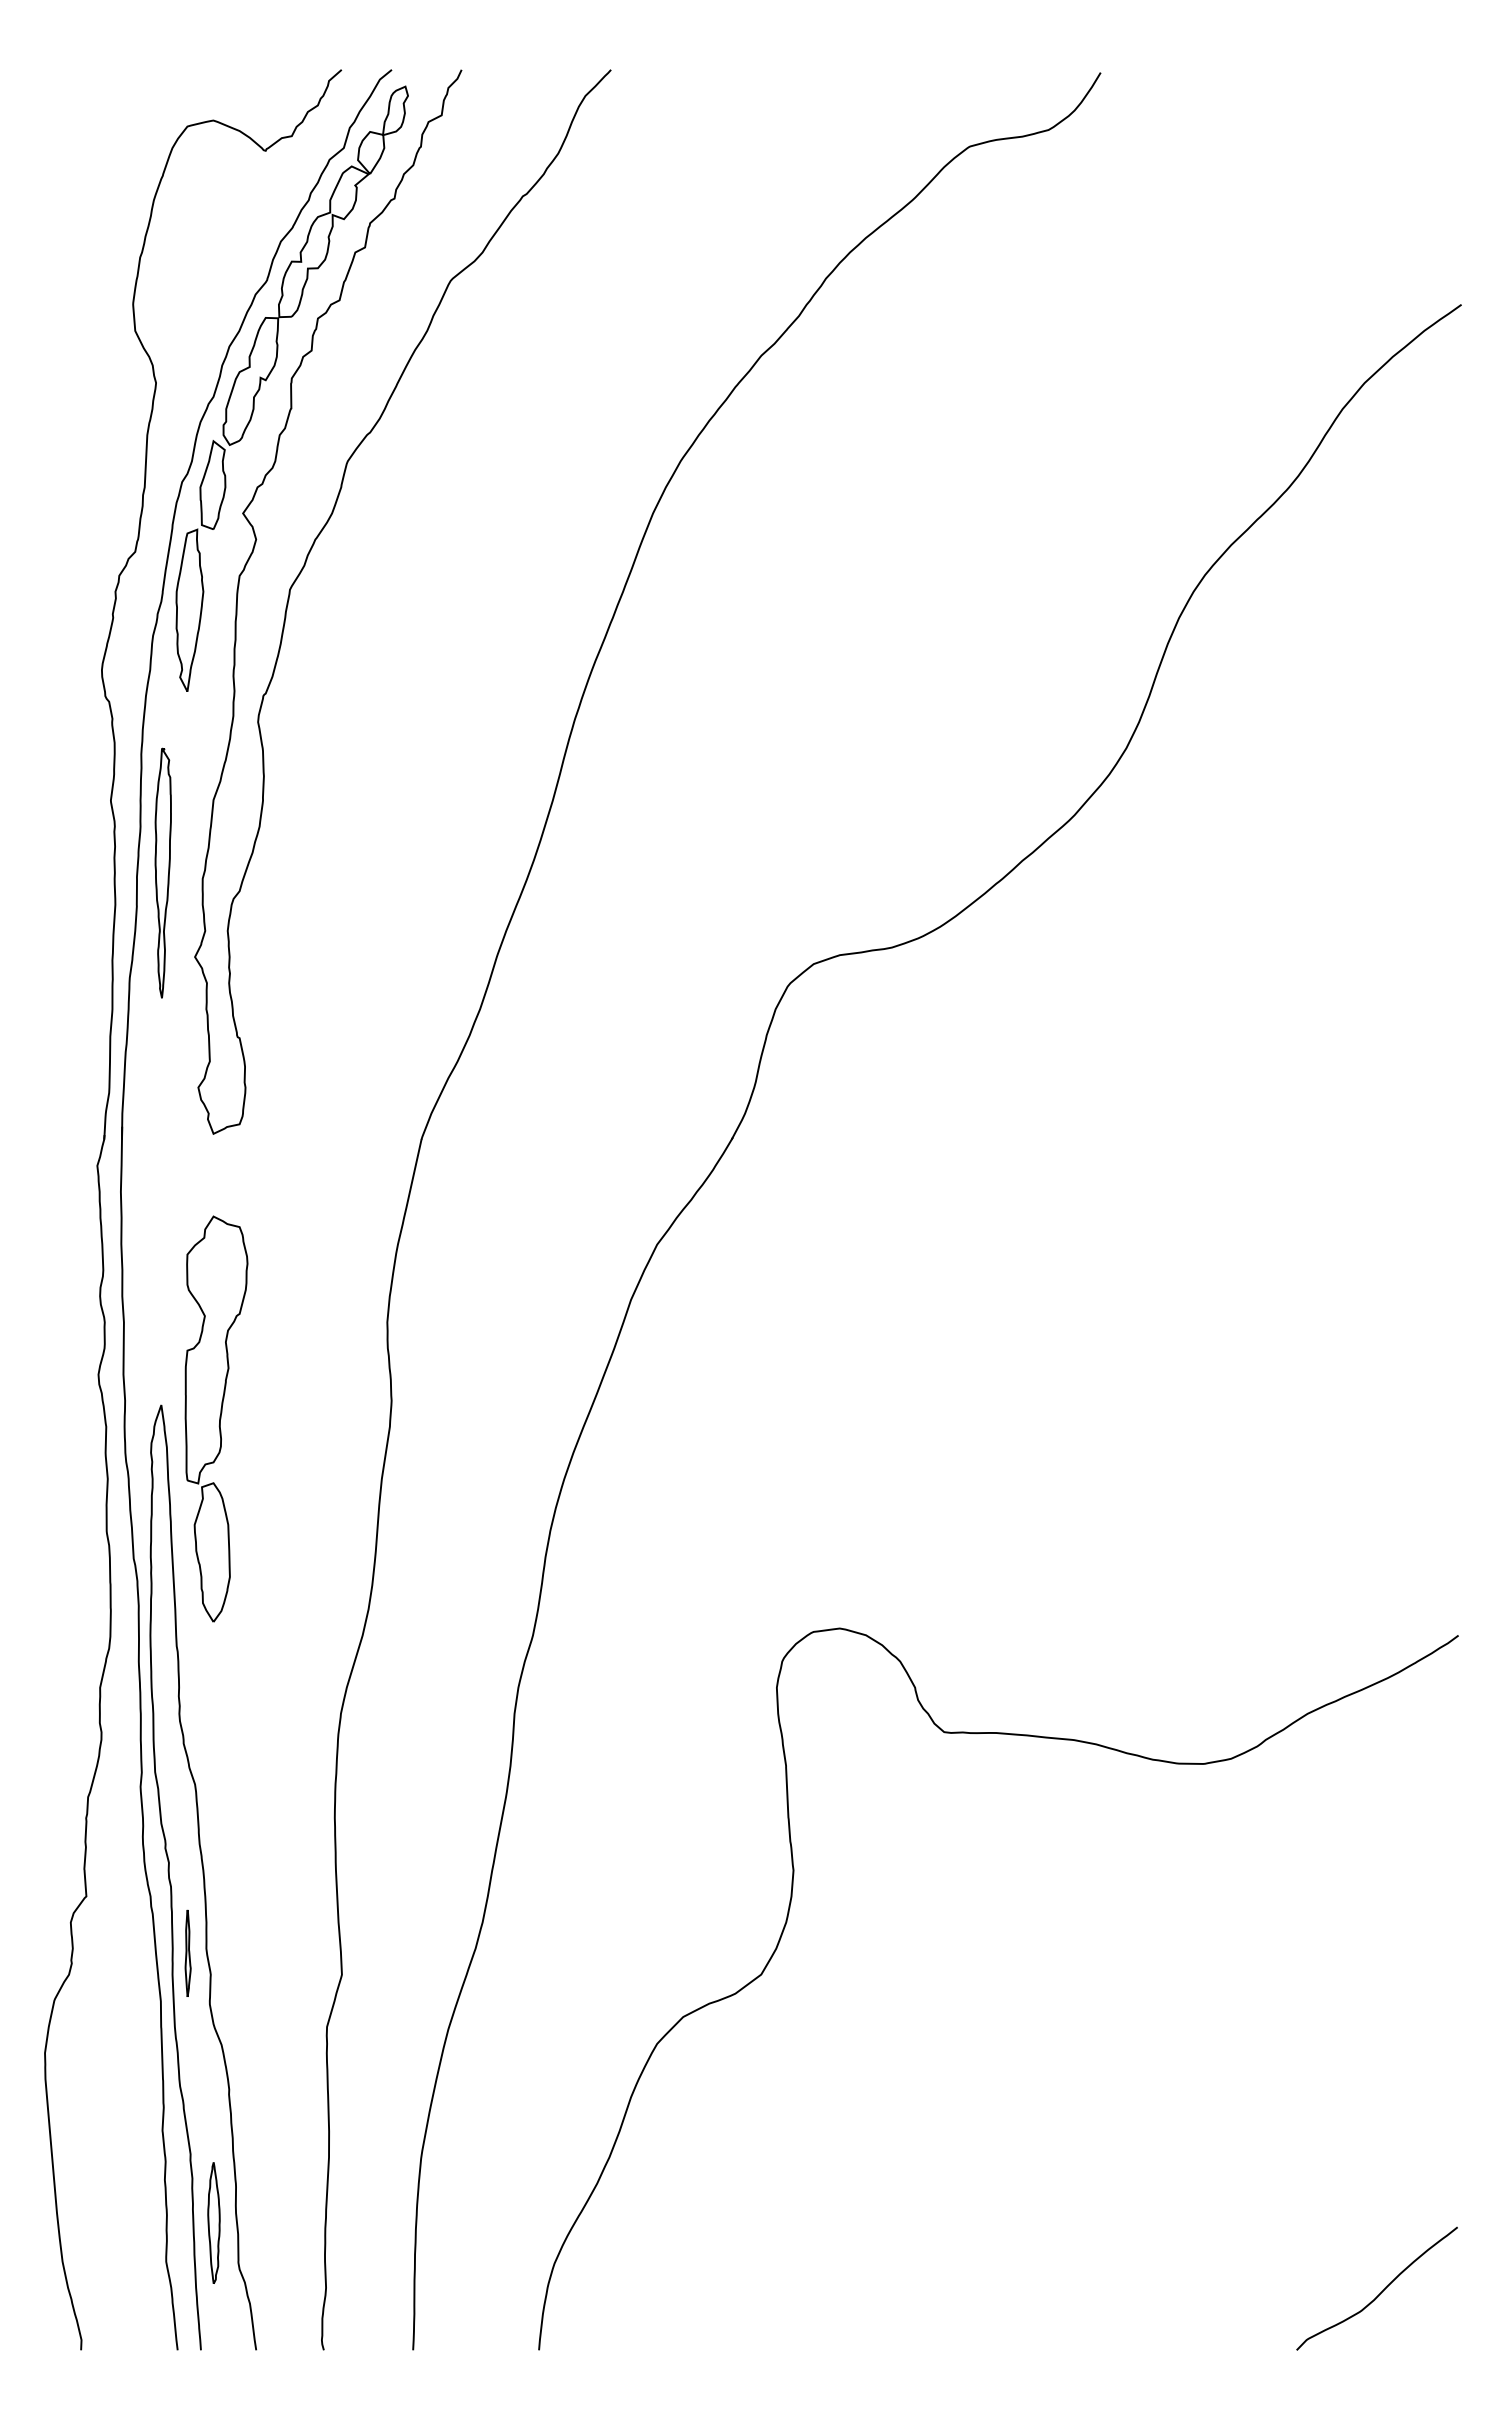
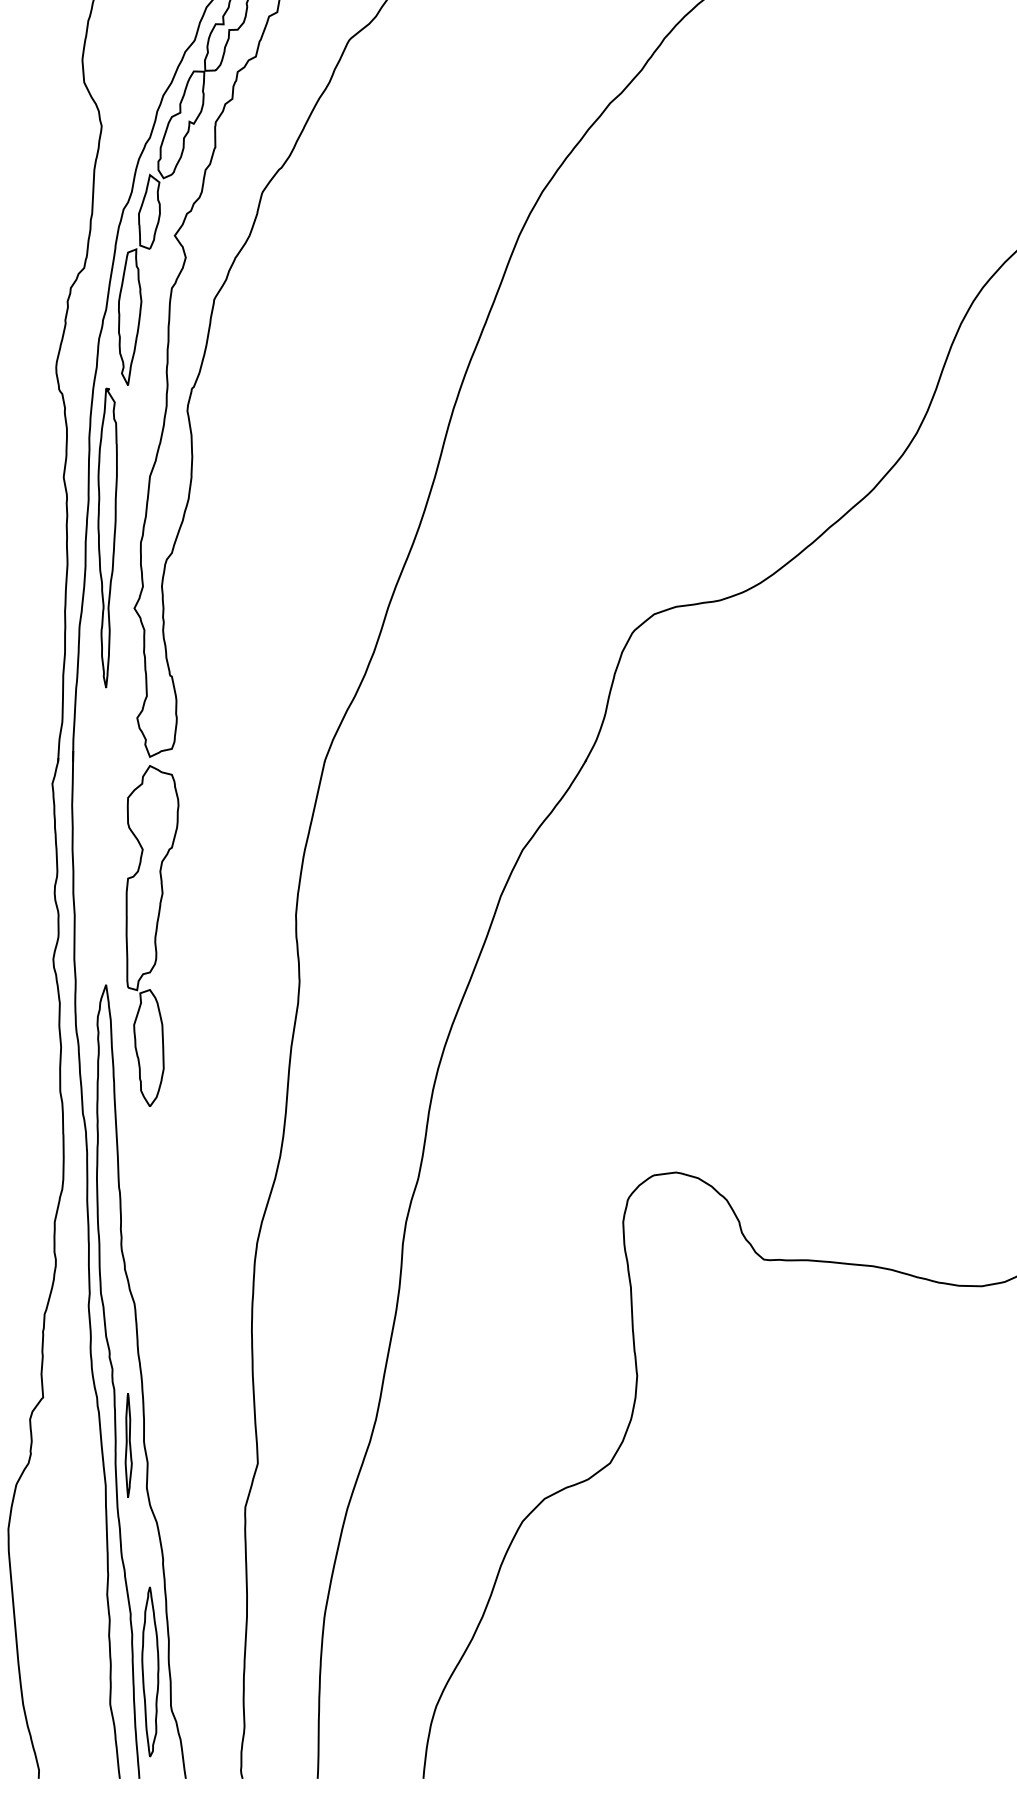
part: (163, 872) -> (107, 537), size x1.43
part: (216, 1418) -> (152, 935), moved
part: (187, 1953) -> (128, 1445), size x1.43
part: (213, 2222) -> (149, 1671), size x1.67

